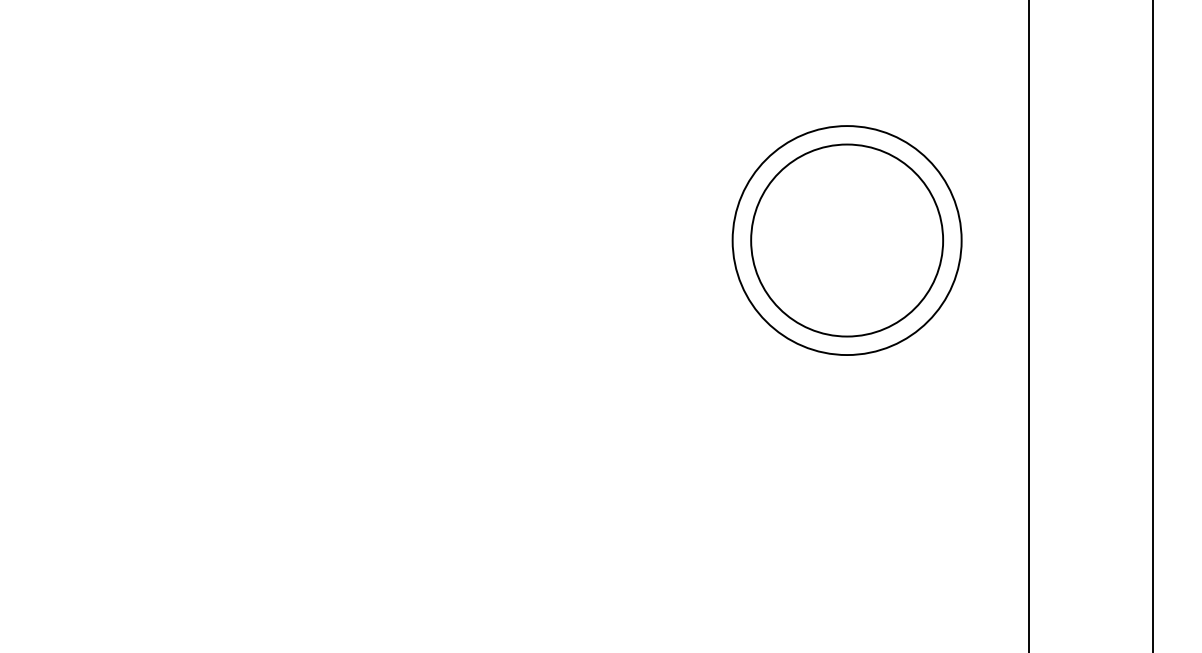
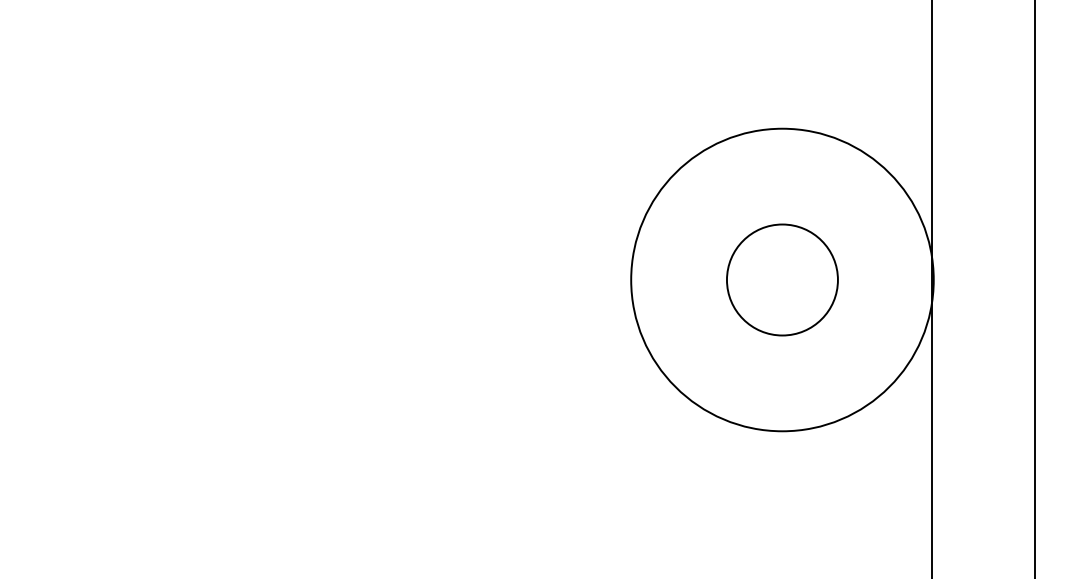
circle: (847, 239) -> (782, 279), size x0.7
circle: (847, 239) -> (782, 279), size x1.6

